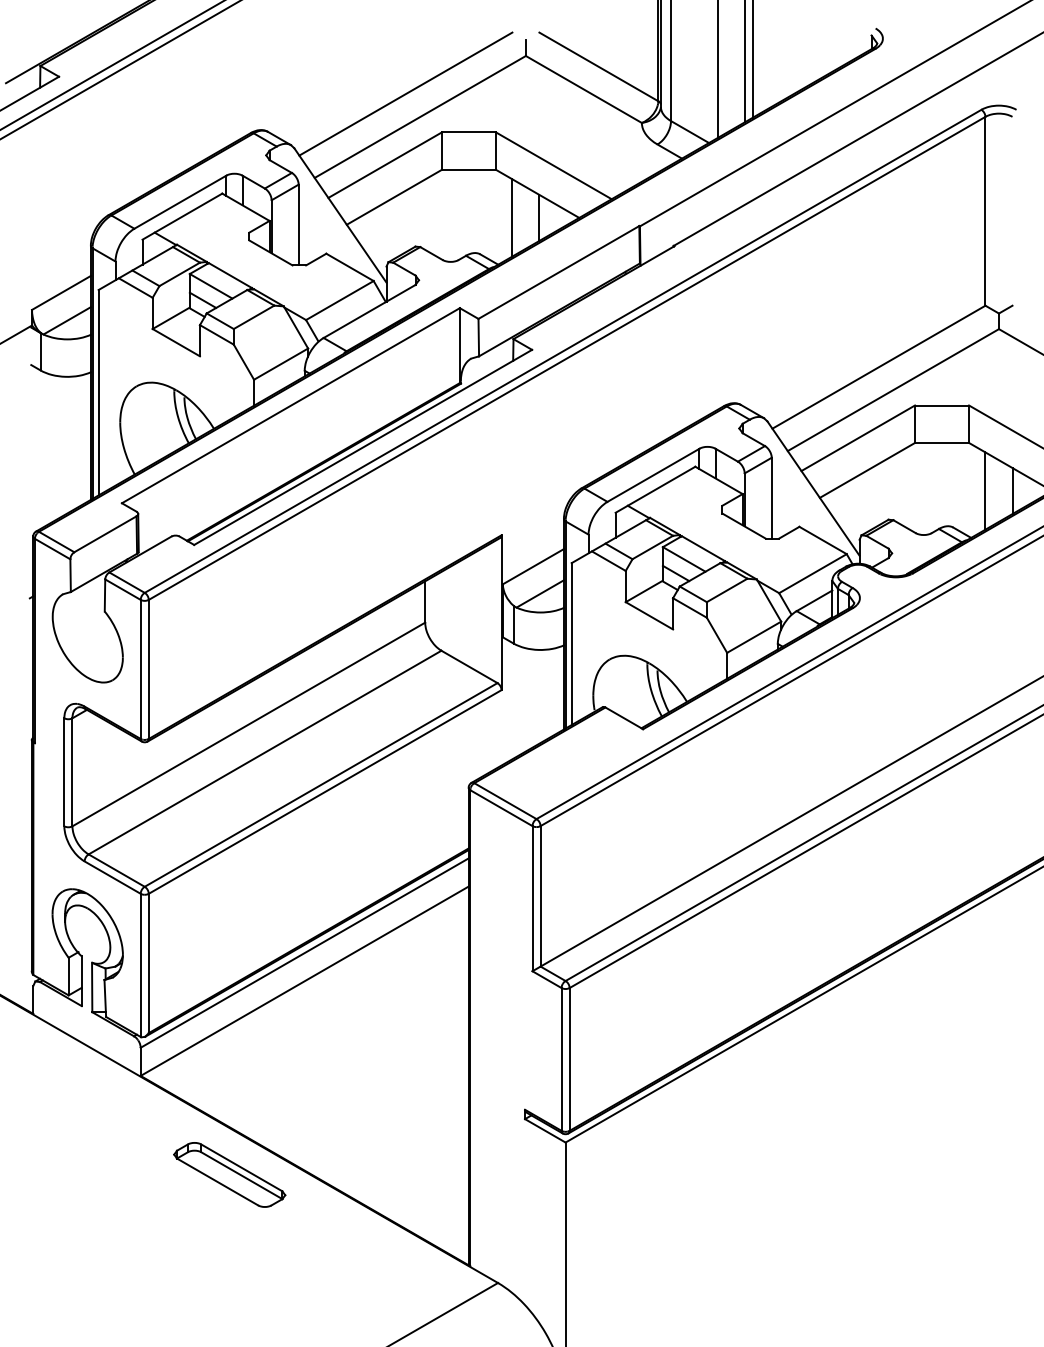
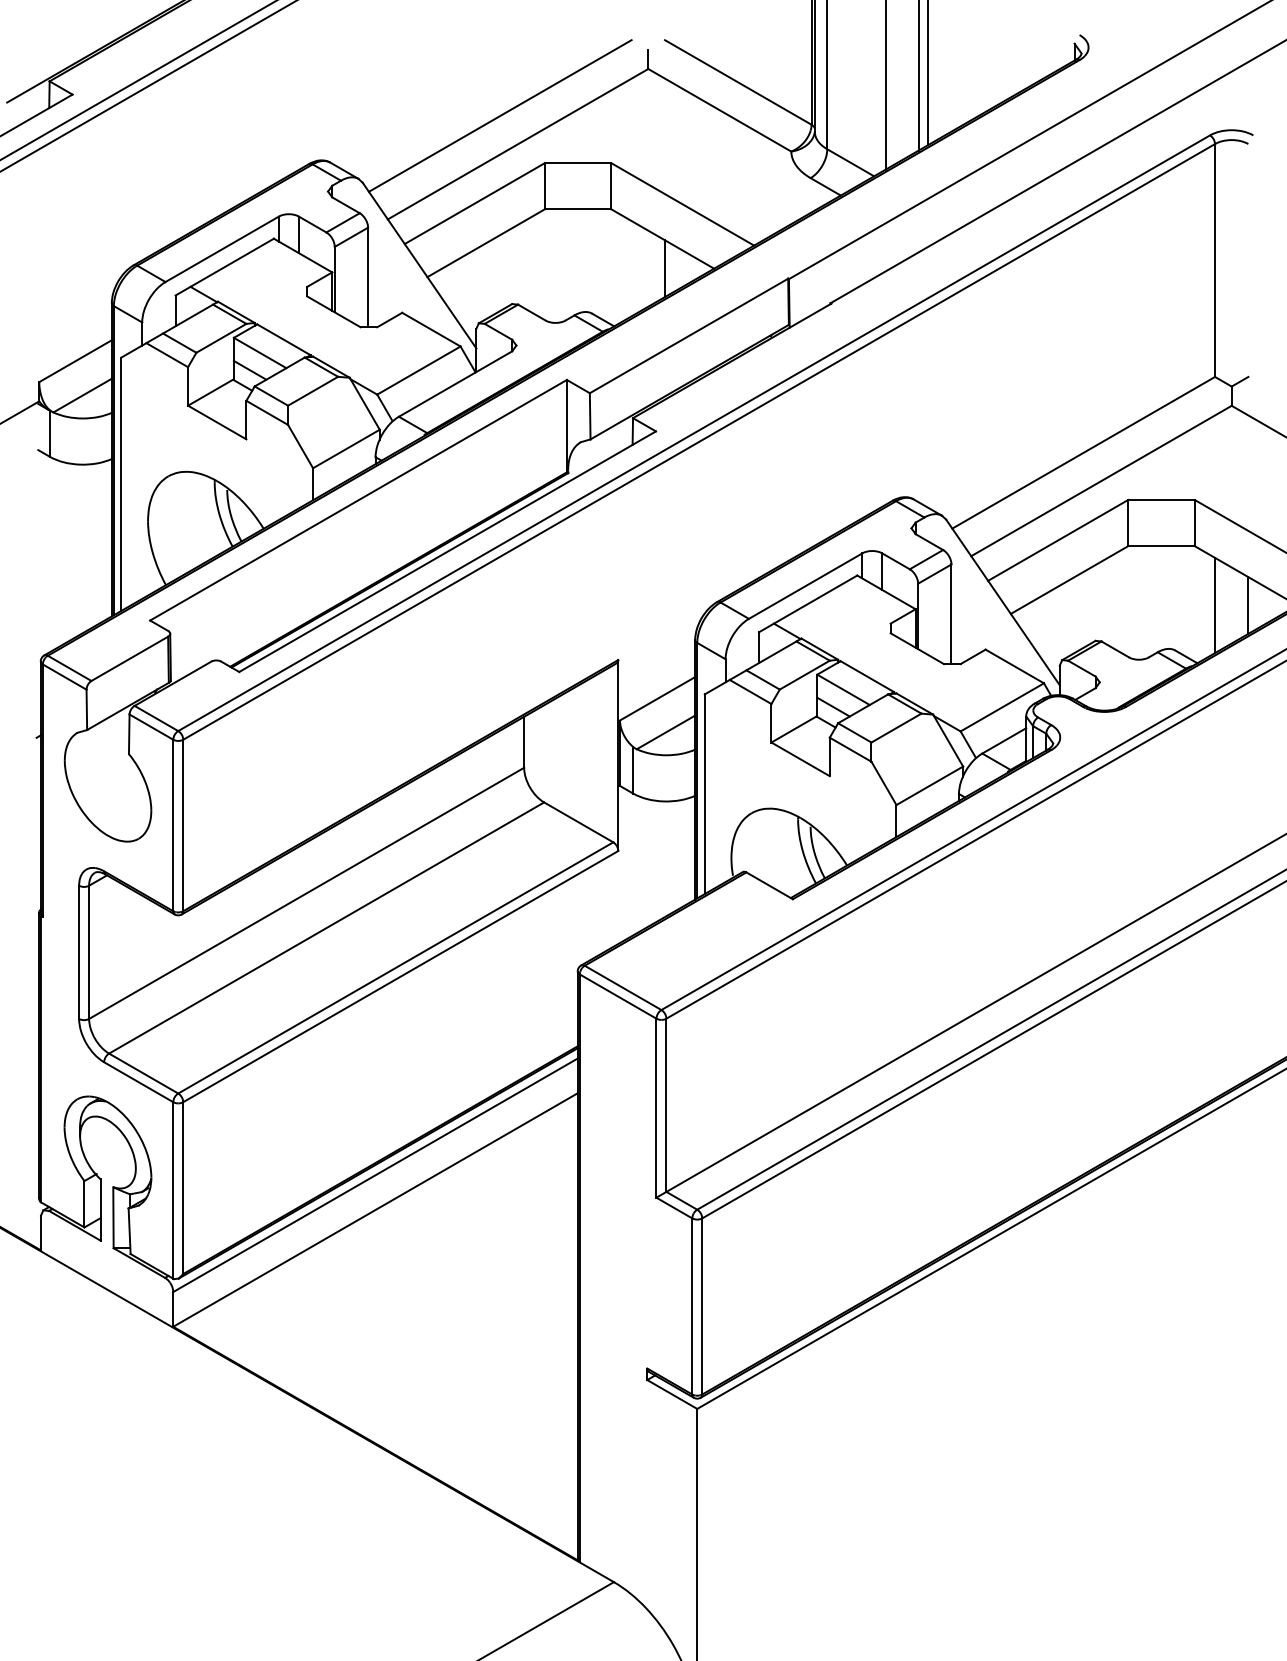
line: (512, 217) -> (631, 268), removed
part: (229, 1174) -> (282, 1448), removed

